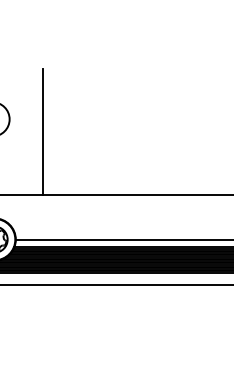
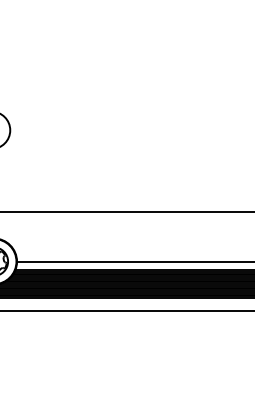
line: (42, 131) -> (46, 143), removed

